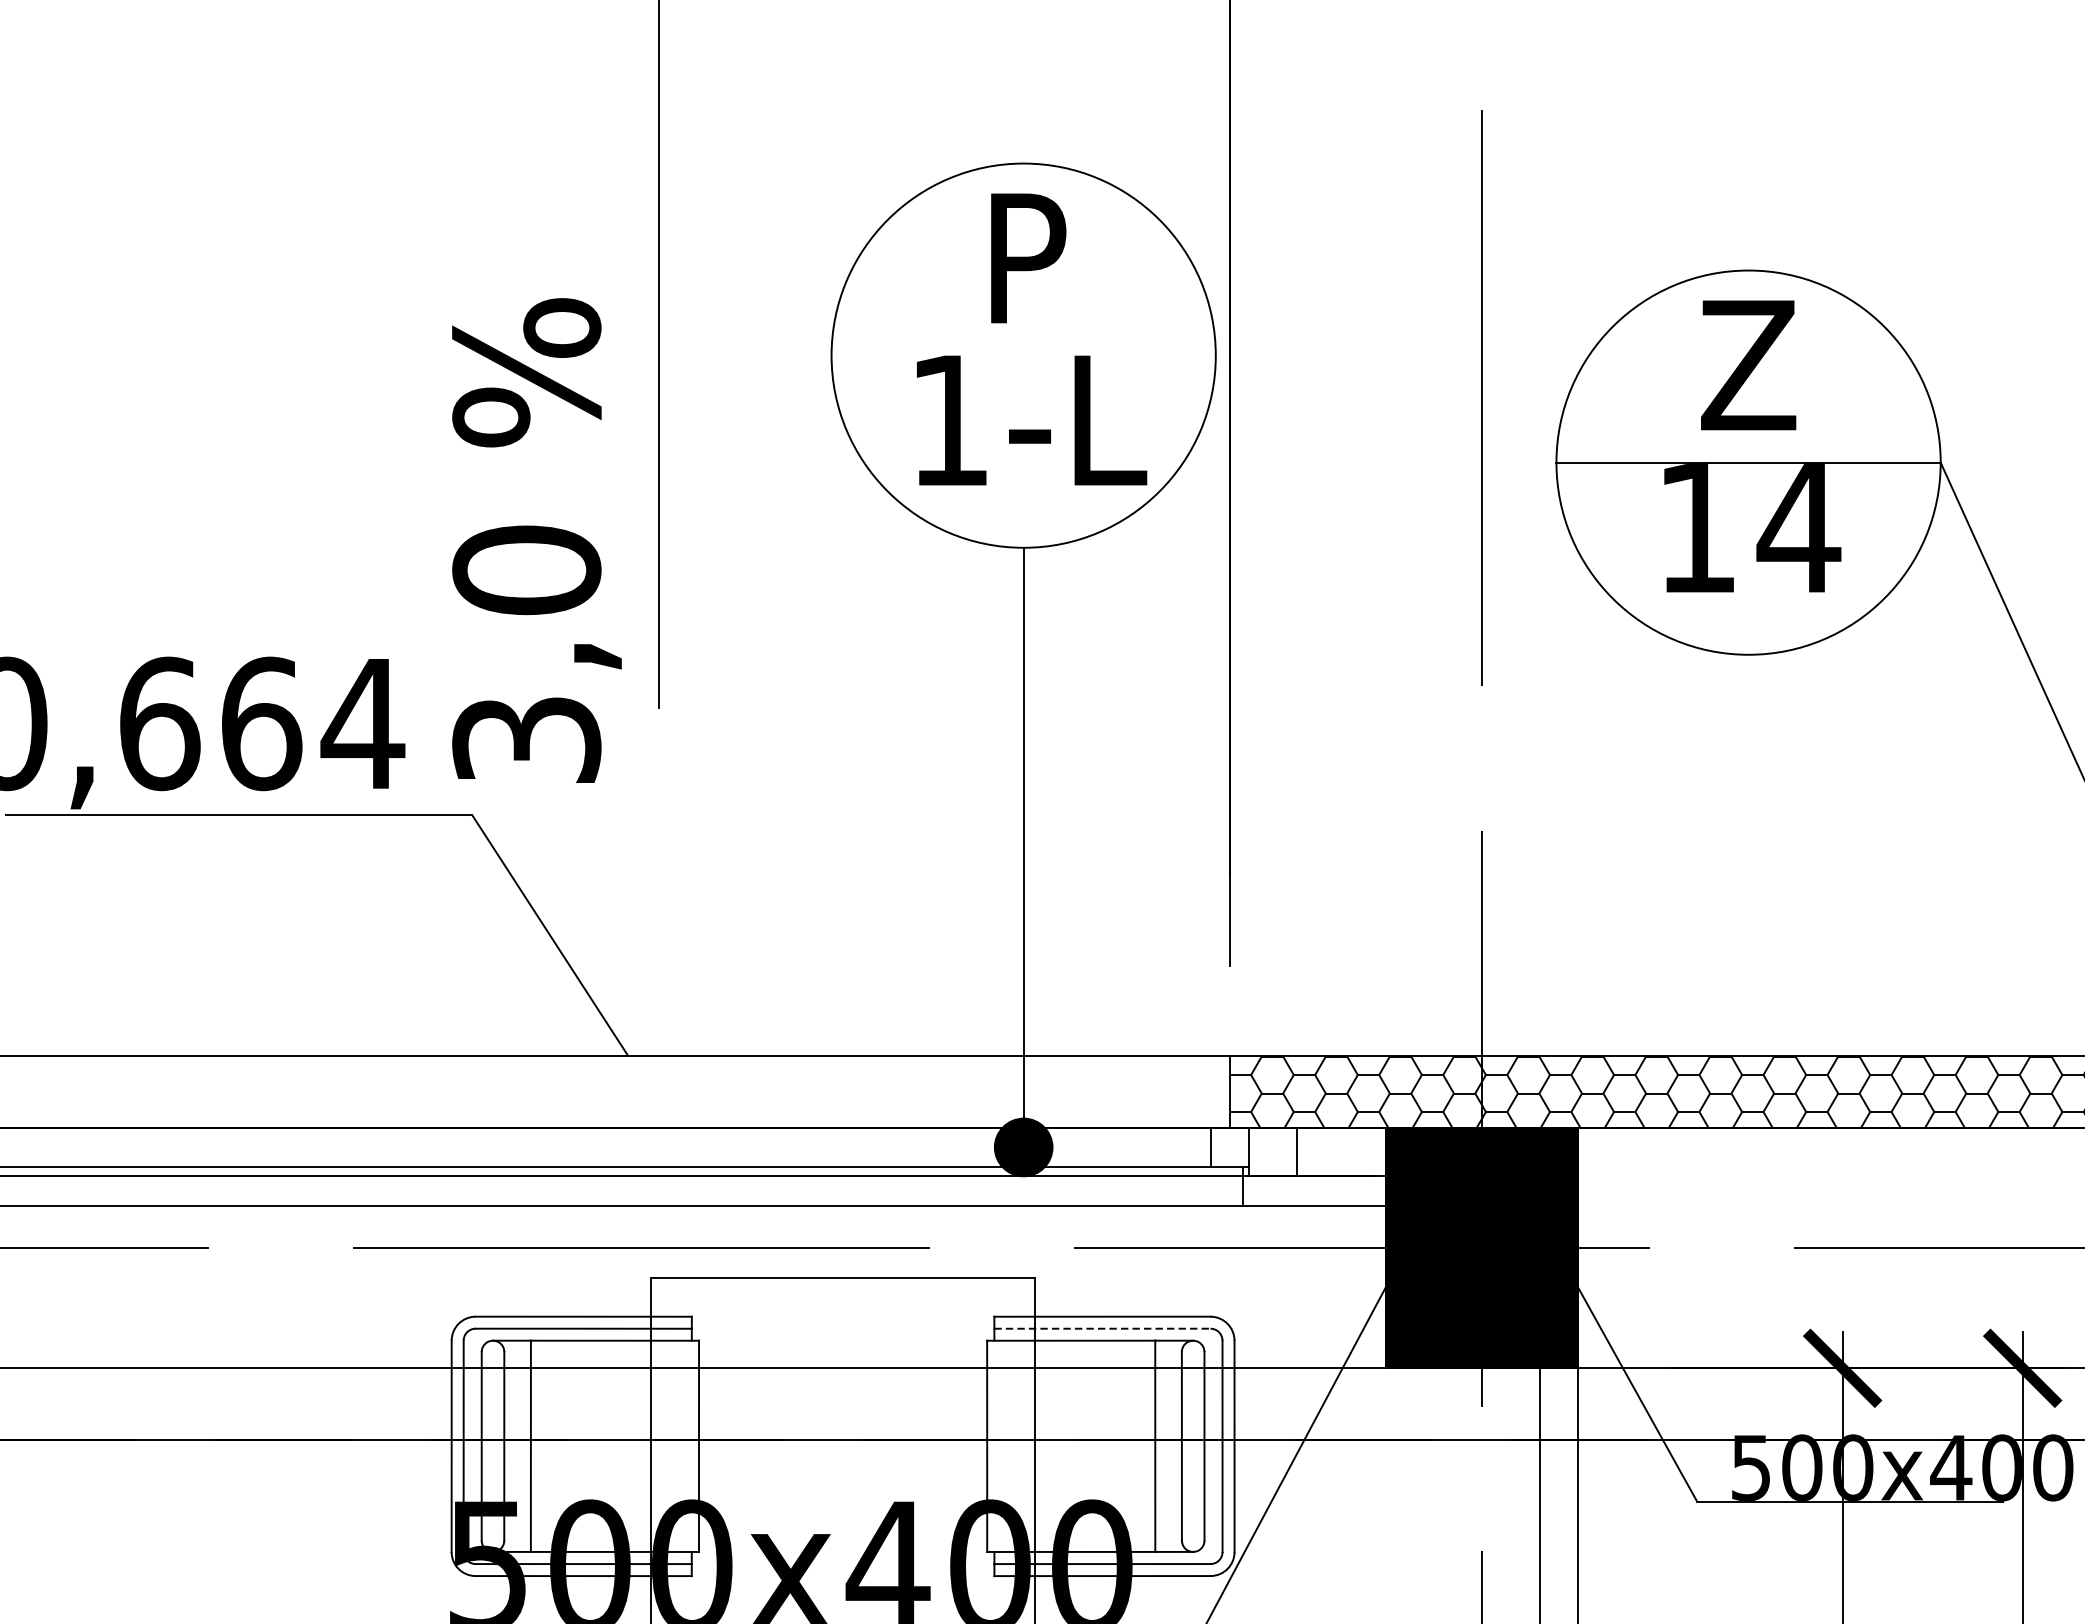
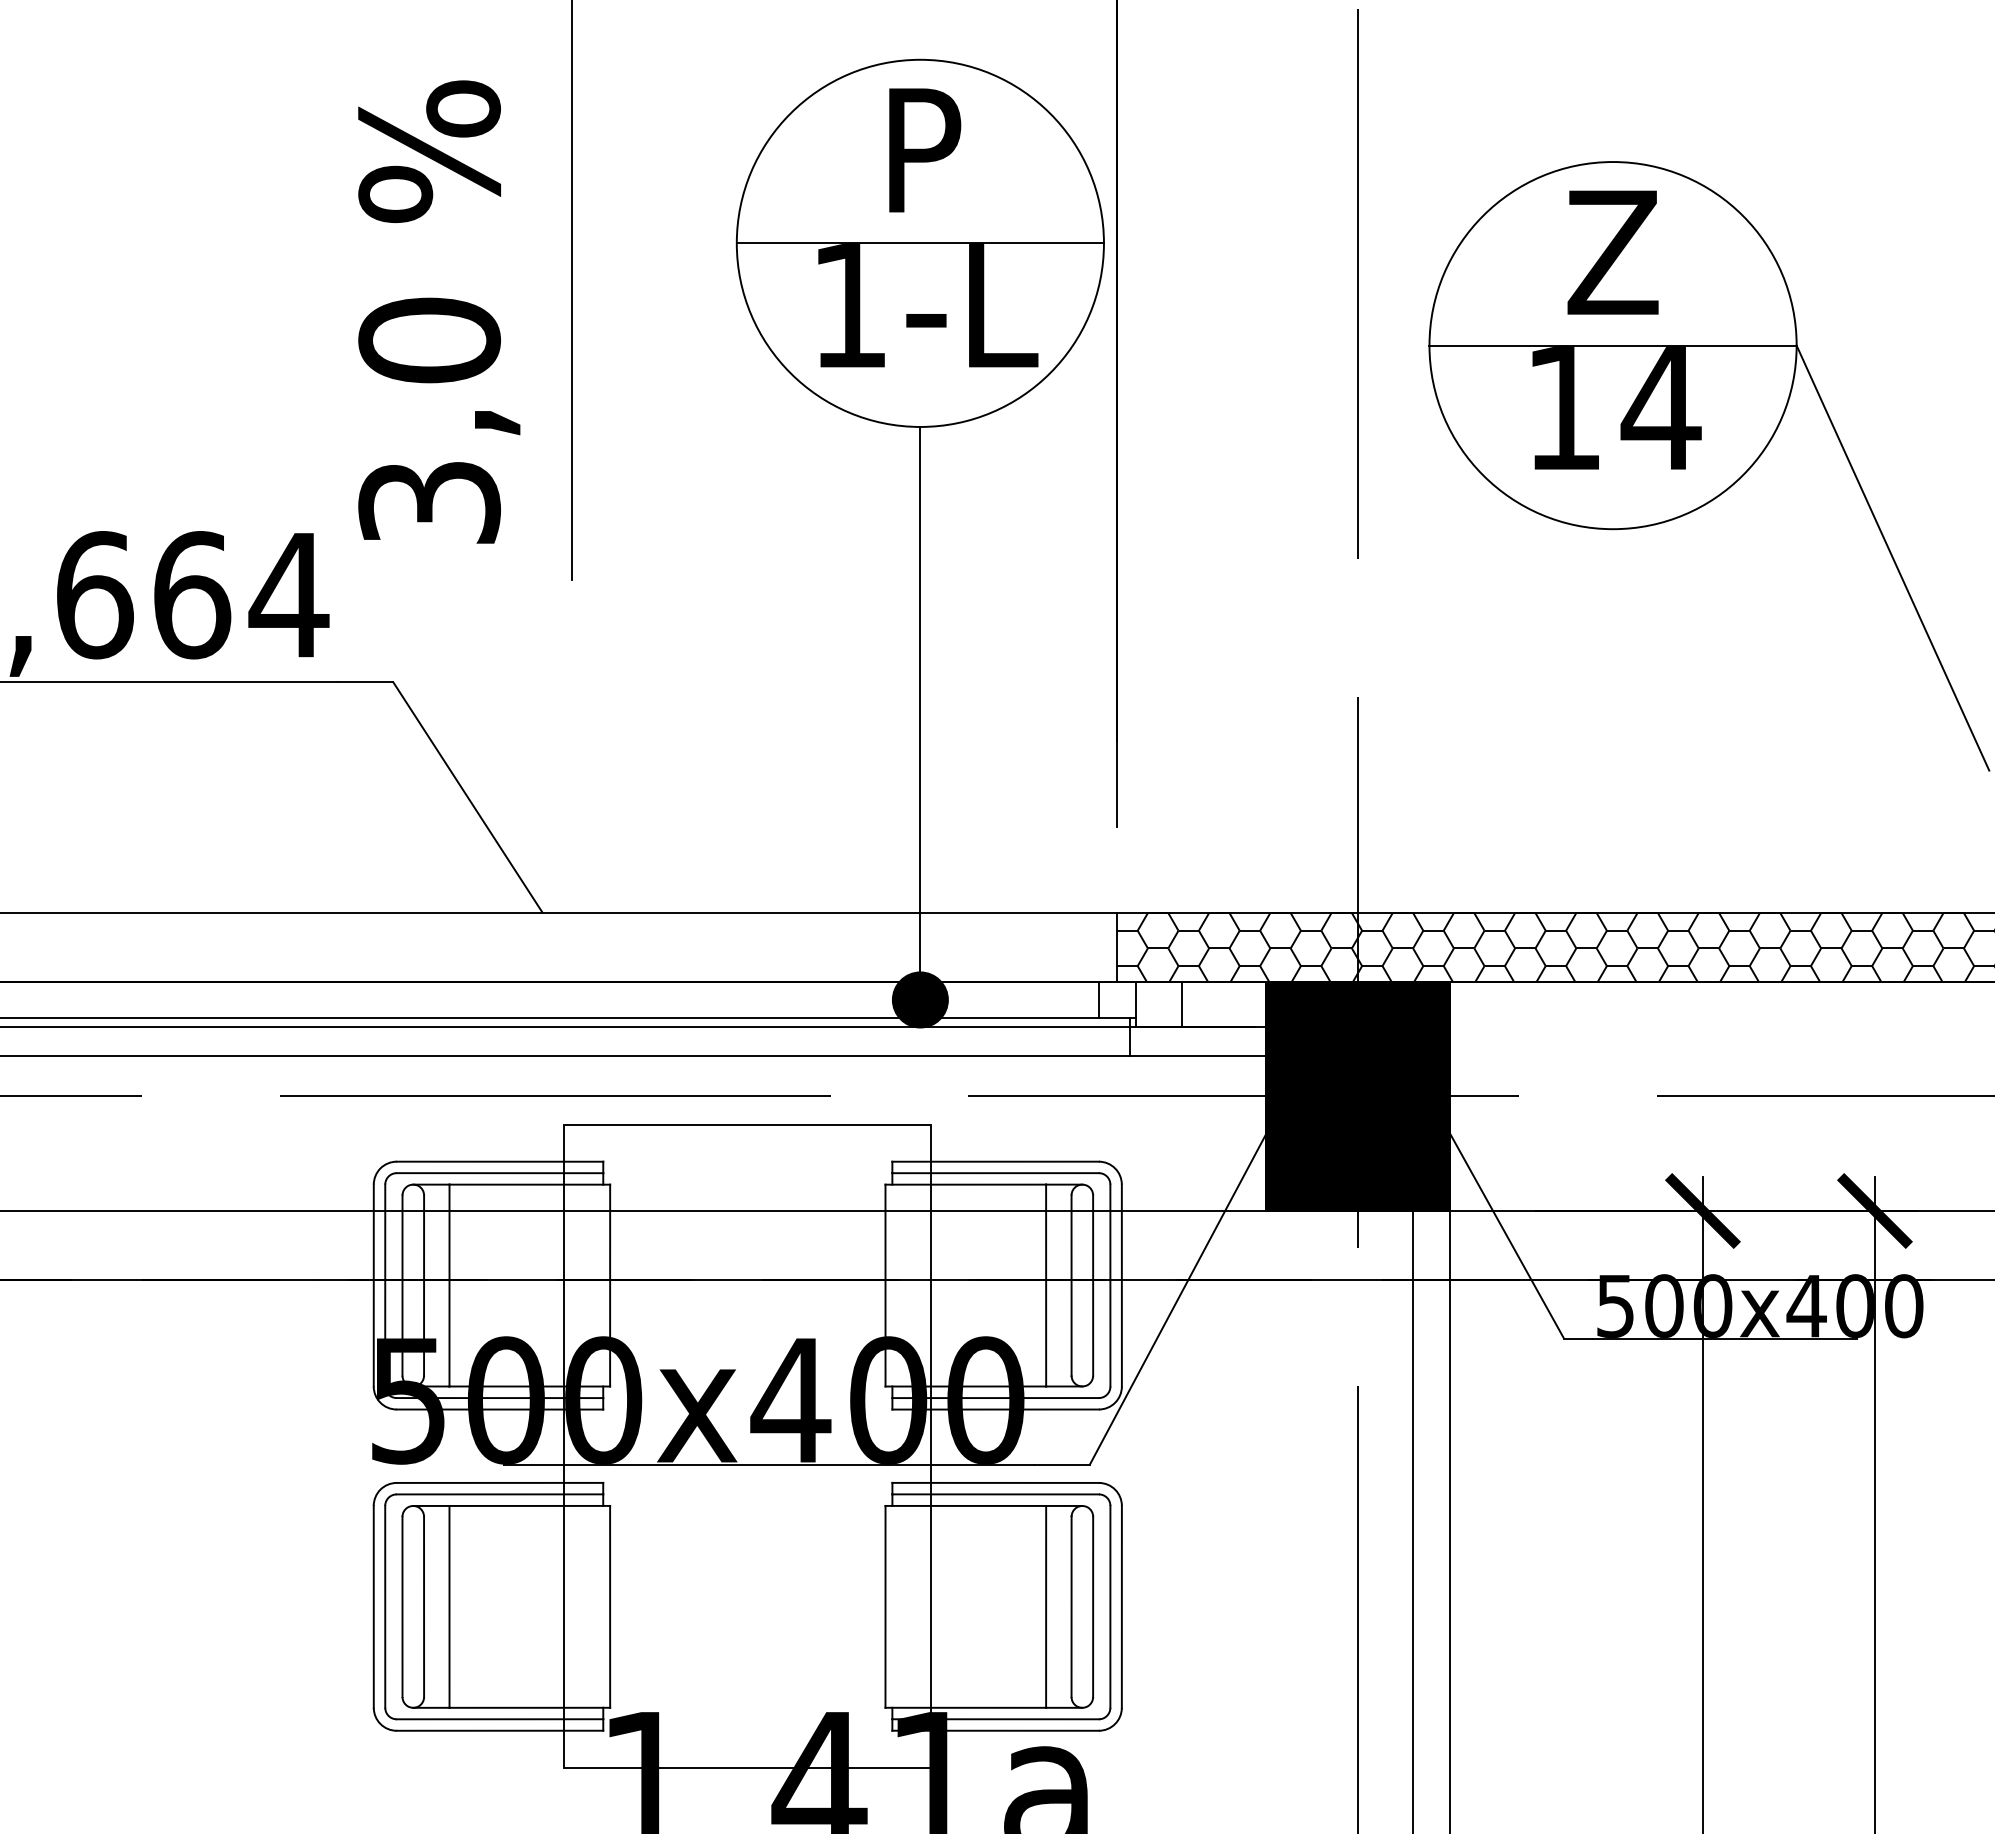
line: (1022, 355) -> (919, 243), added
text: (537, 539) -> (439, 311), moved
line: (1103, 1329) -> (996, 1173), dashed -> solid

